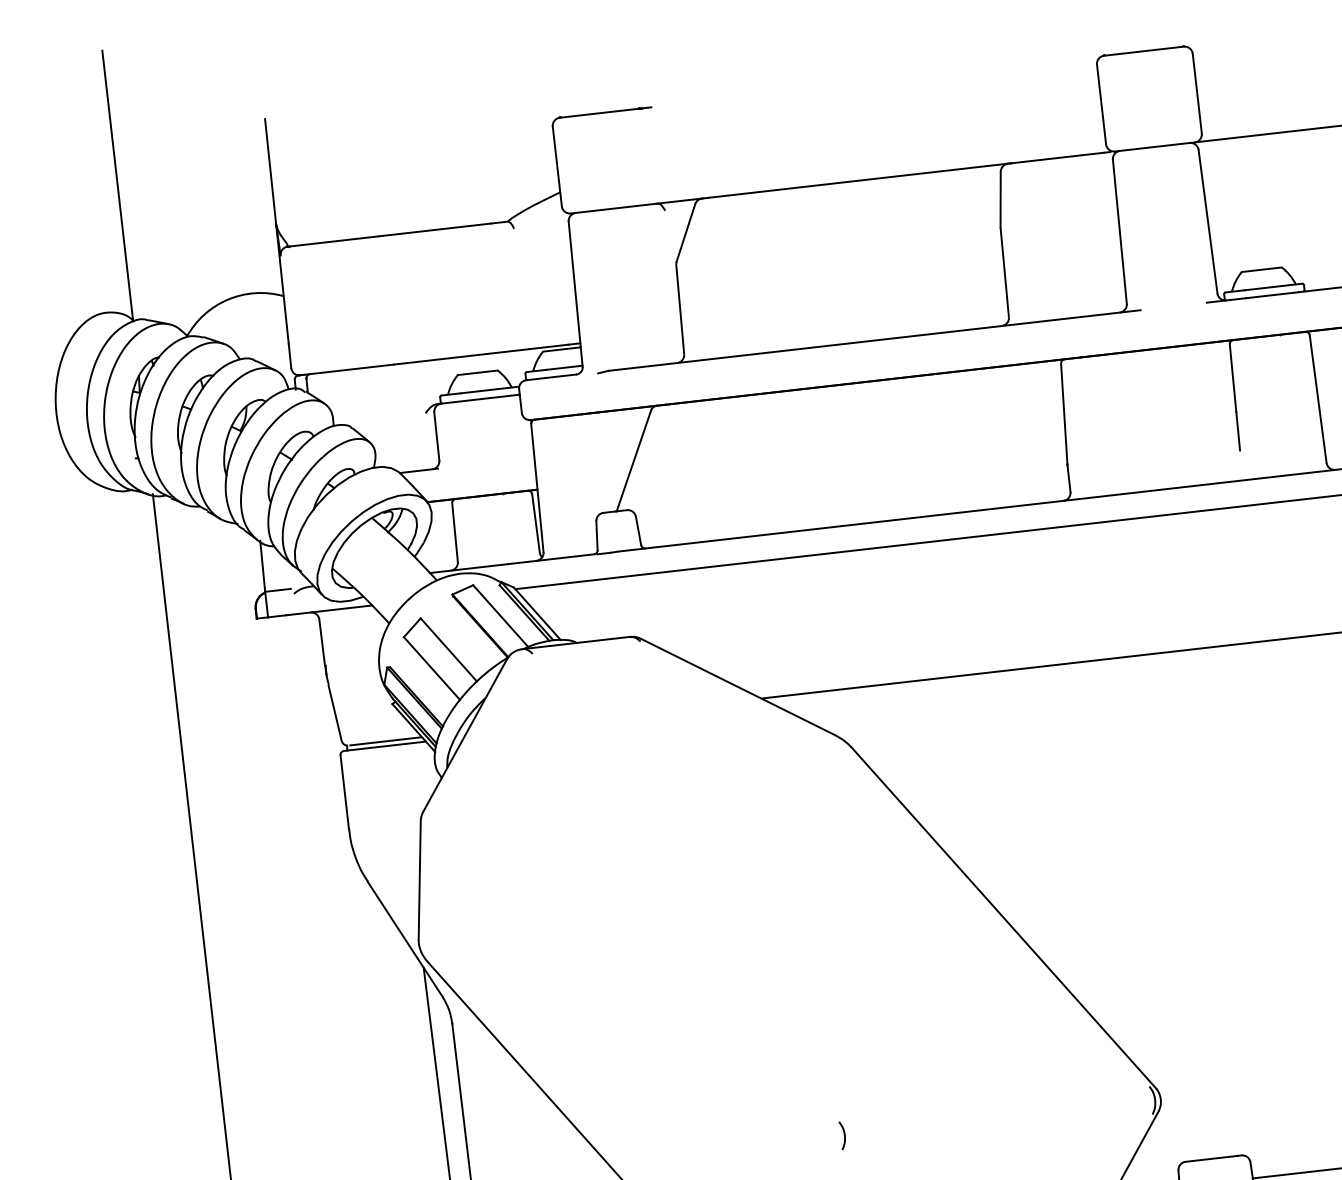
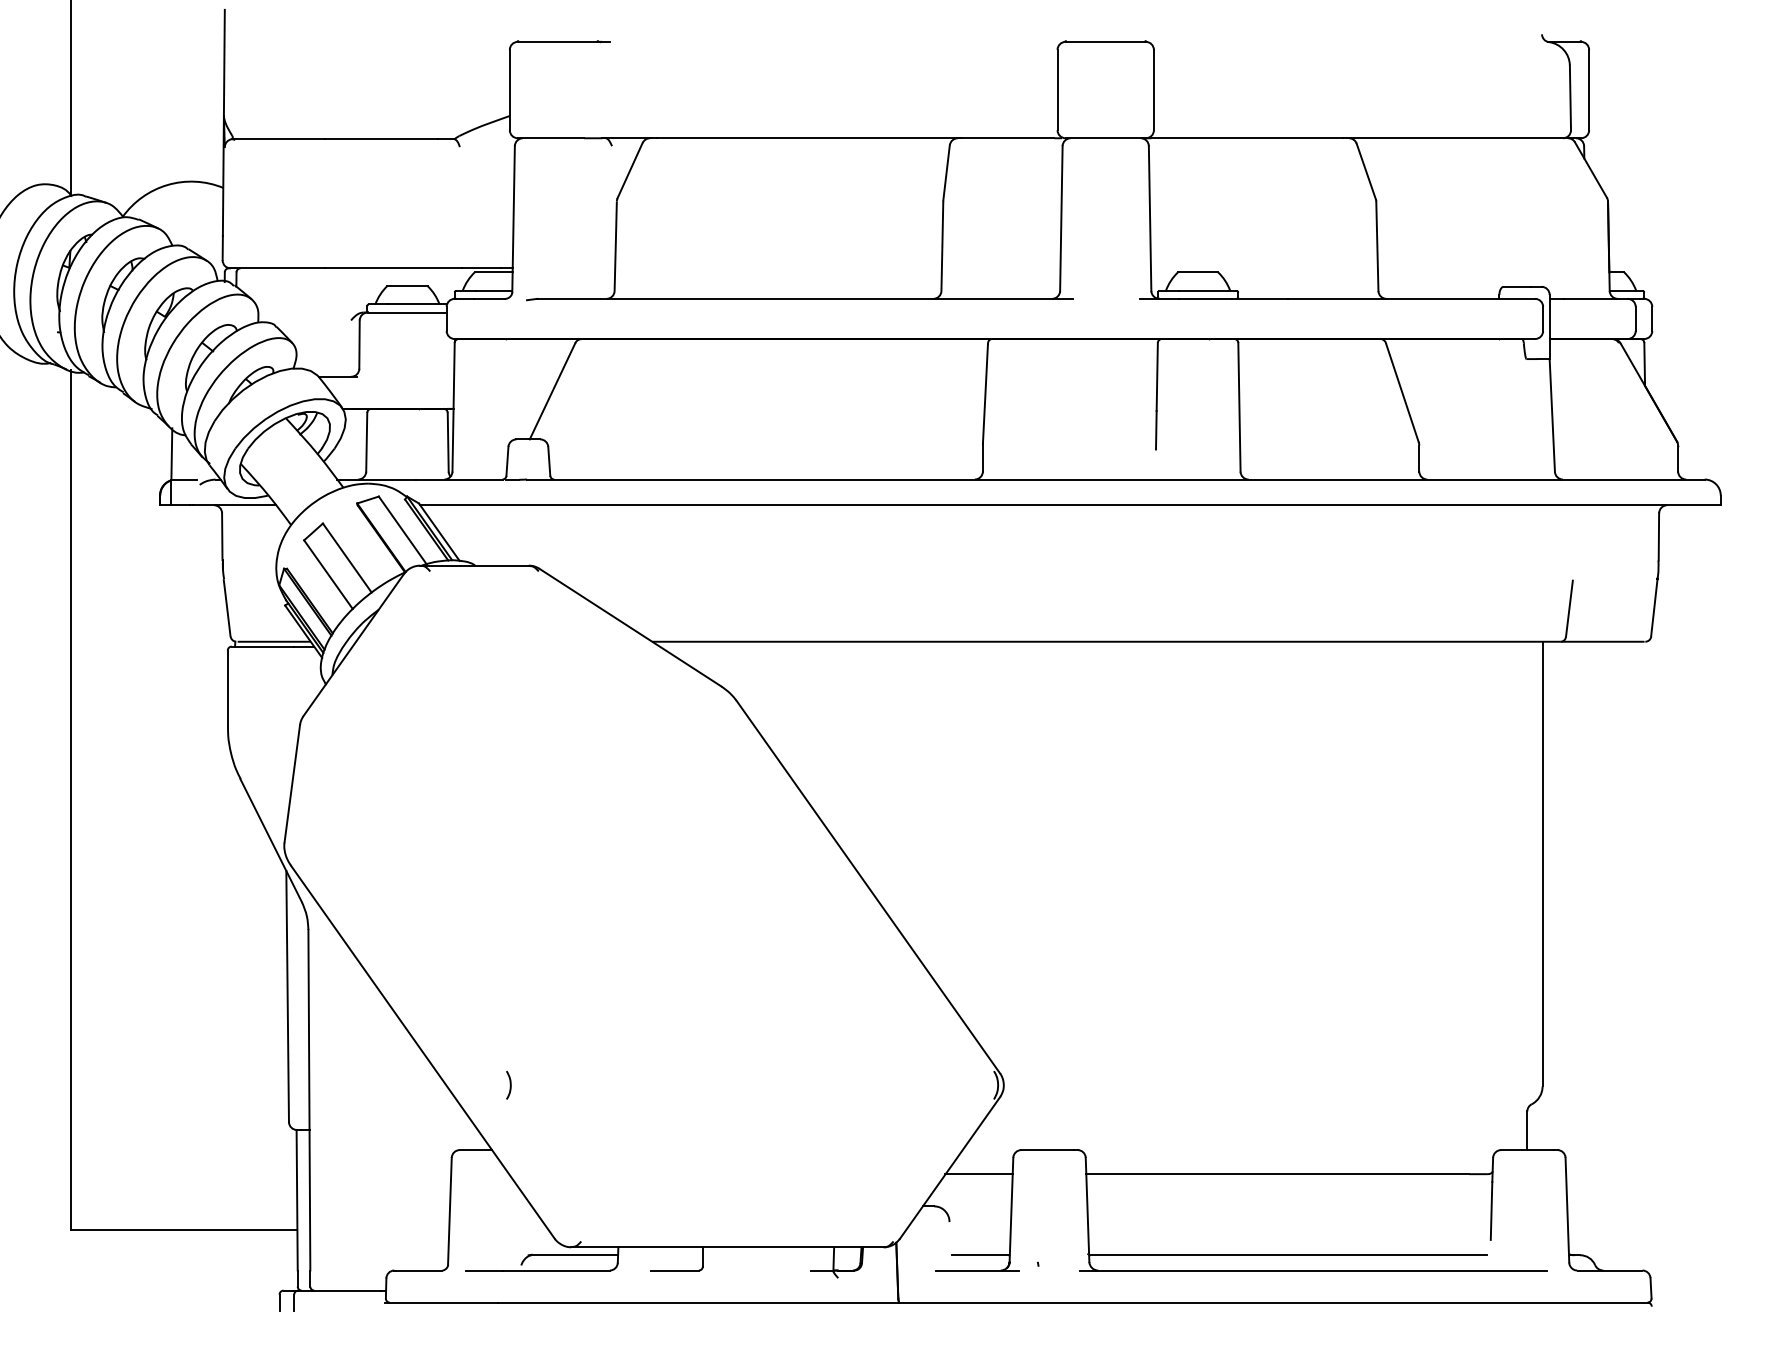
curve: (843, 1134) -> (509, 1084), moved

